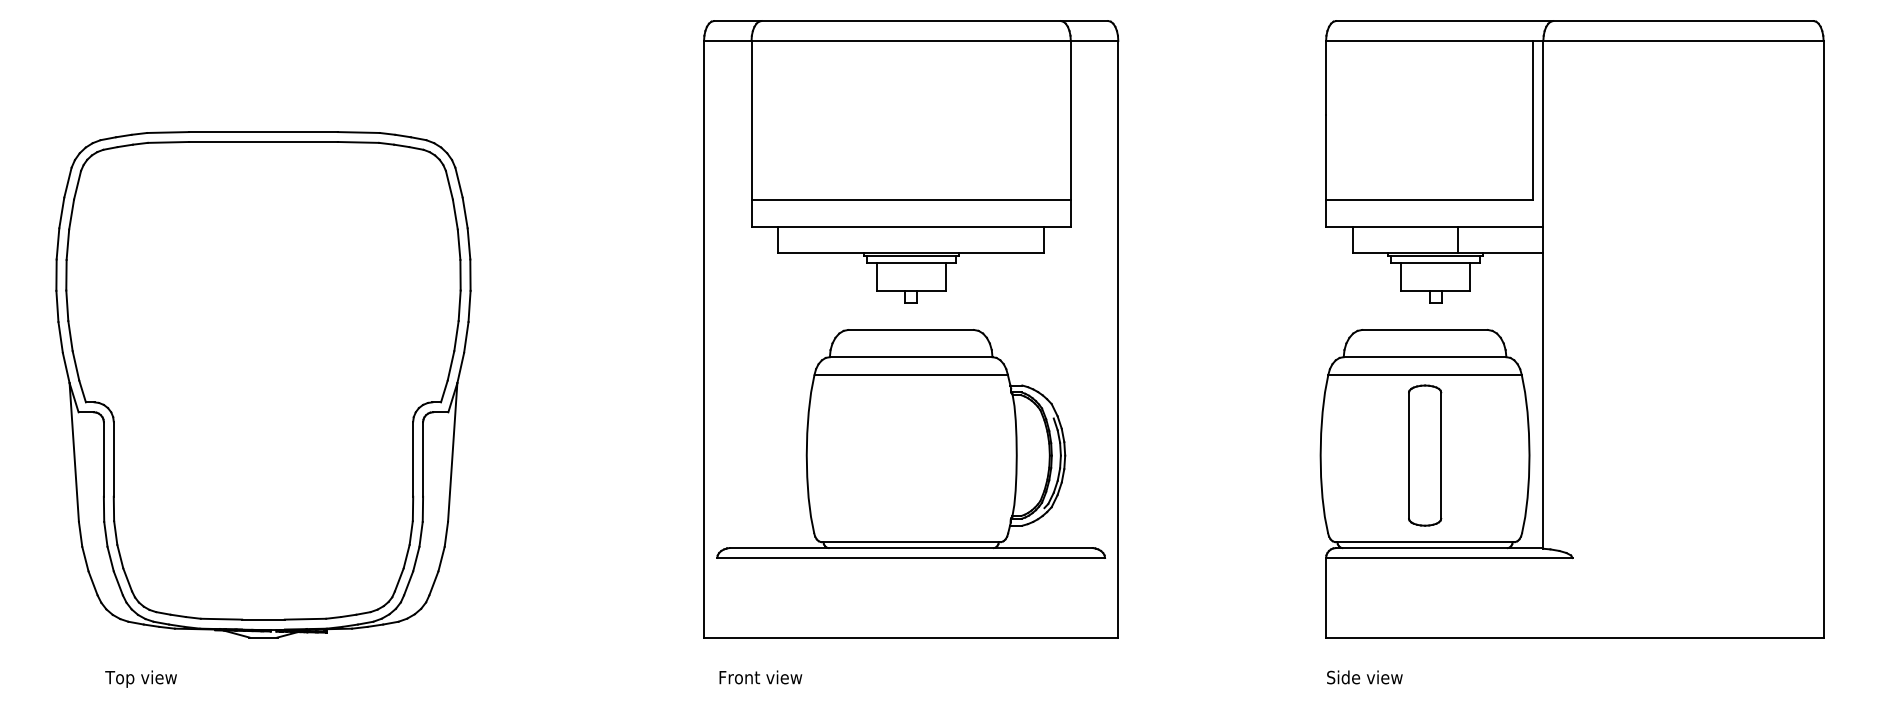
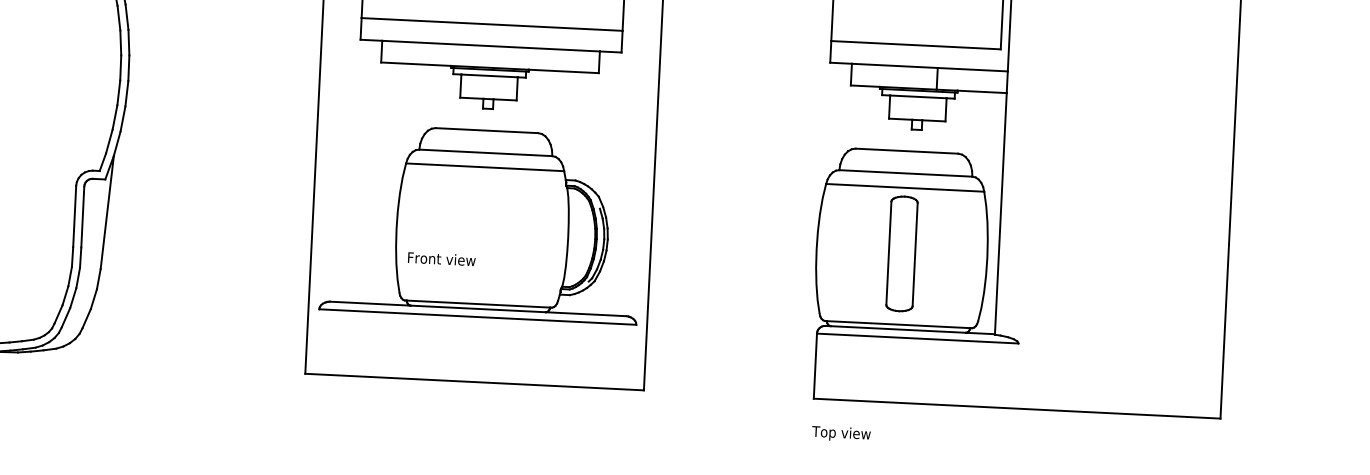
text: (760, 677) -> (441, 259), moved
text: (1364, 678) -> (843, 433), Side view -> Top view

